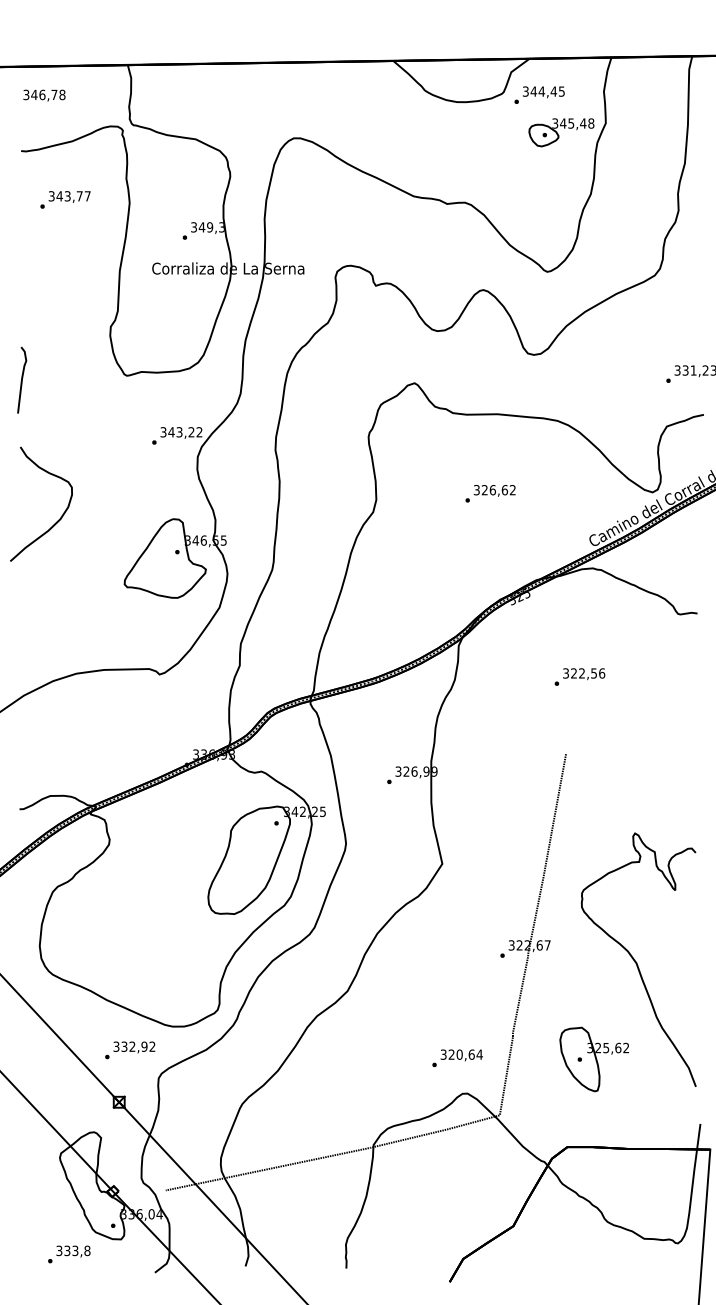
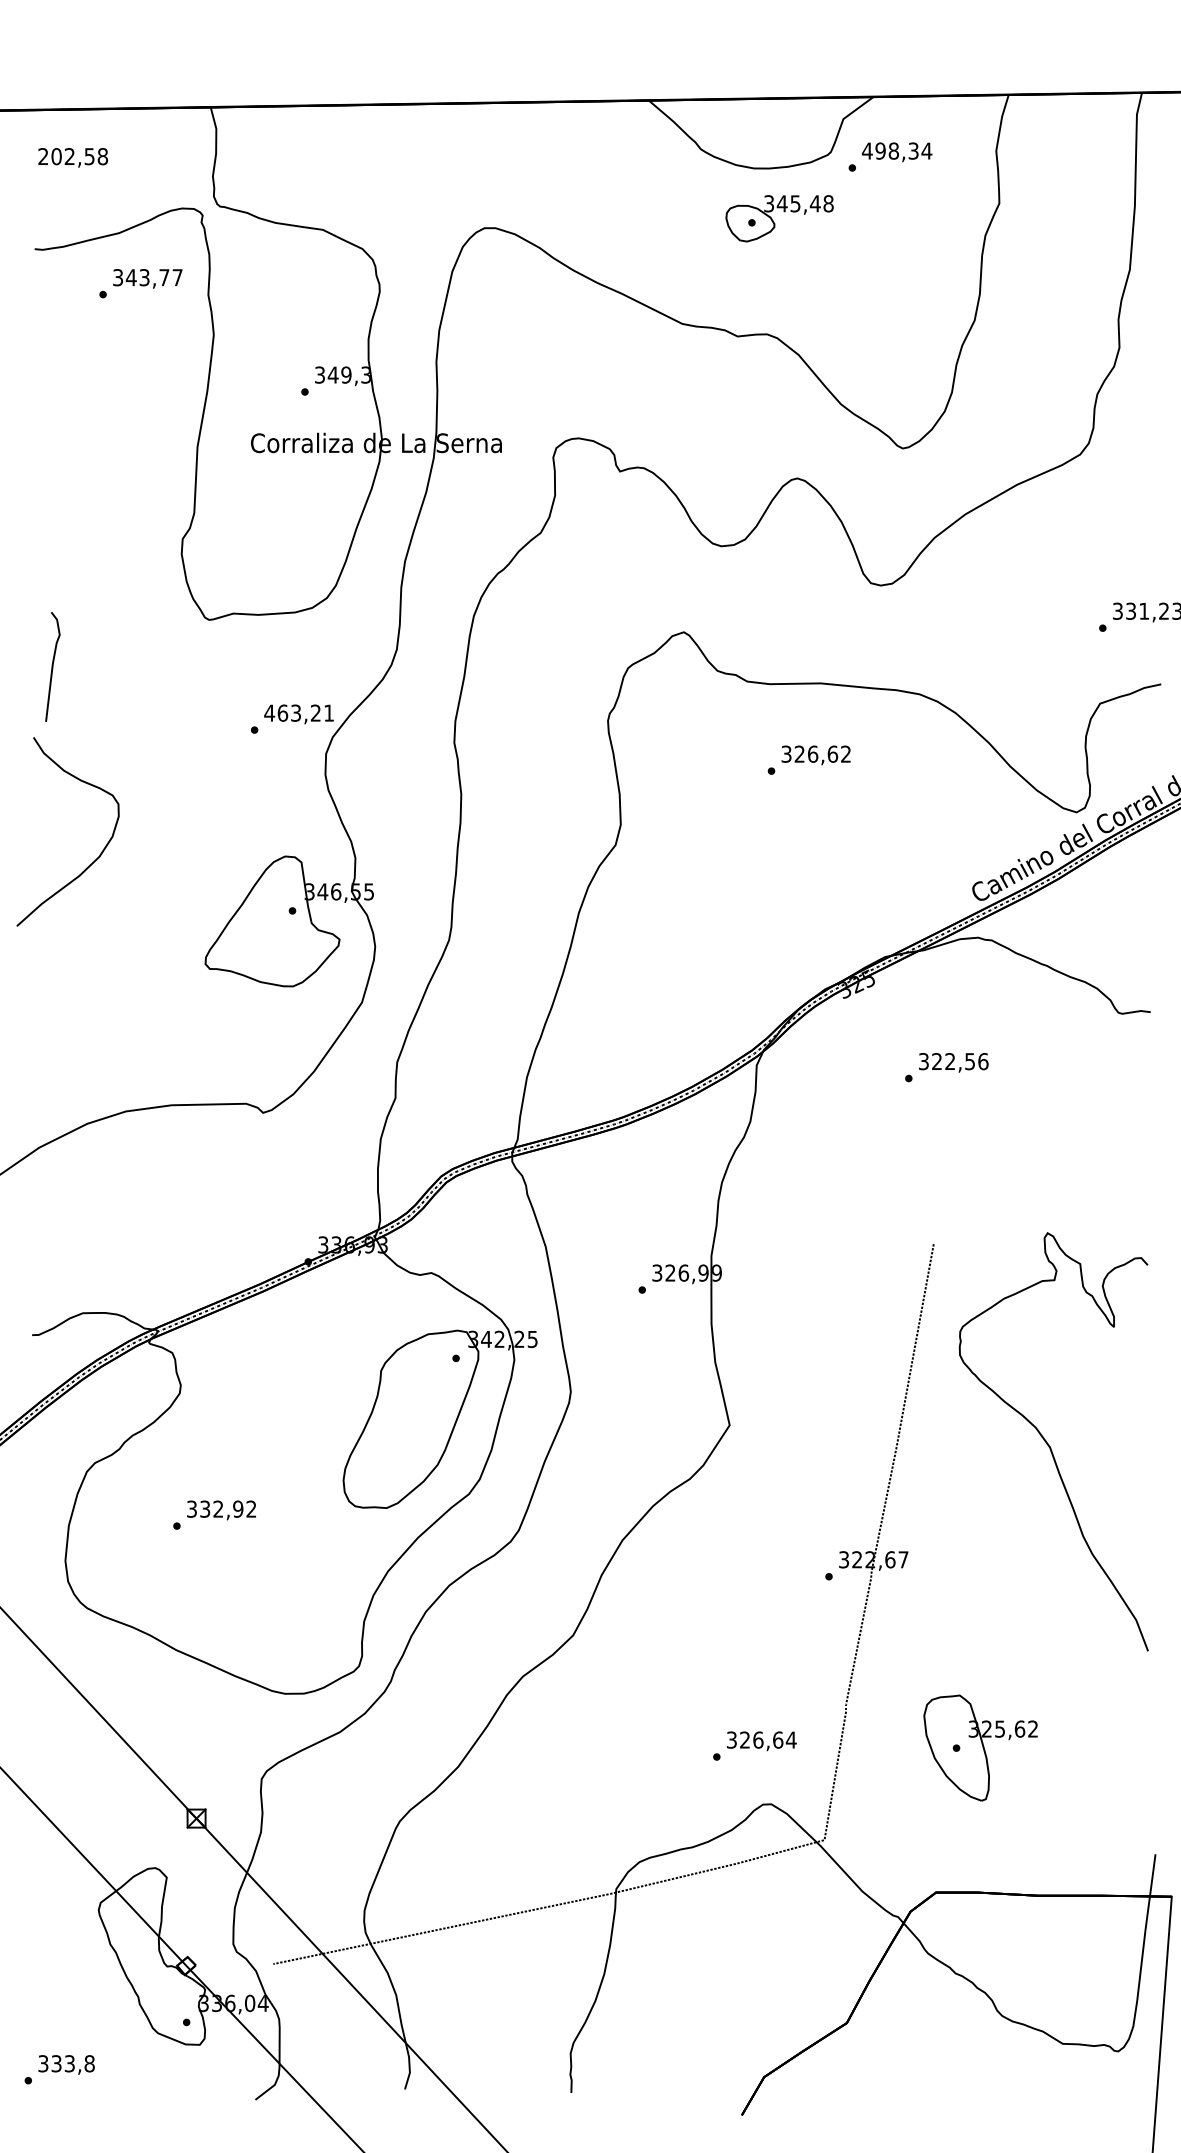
text: (543, 91) -> (896, 150), 344,45 -> 498,34
text: (40, 94) -> (66, 155), 346,78 -> 202,58
part: (561, 132) -> (779, 218), moved
text: (65, 199) -> (140, 282), moved
curve: (22, 379) -> (53, 665), moved
text: (181, 432) -> (299, 713), 343,22 -> 463,21
text: (490, 493) -> (809, 759), moved
text: (579, 676) -> (946, 1066), moved
curve: (636, 961) -> (1049, 1444), moved
text: (130, 1050) -> (215, 1515), moved
text: (459, 1054) -> (757, 1739), 320,64 -> 326,64
text: (69, 1254) -> (60, 2069), moved

